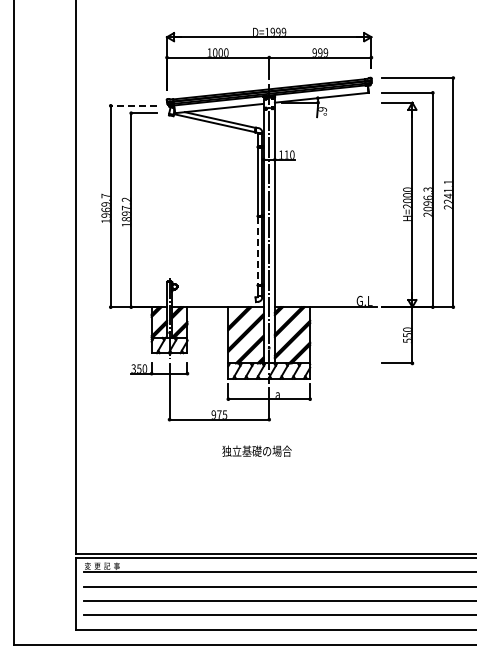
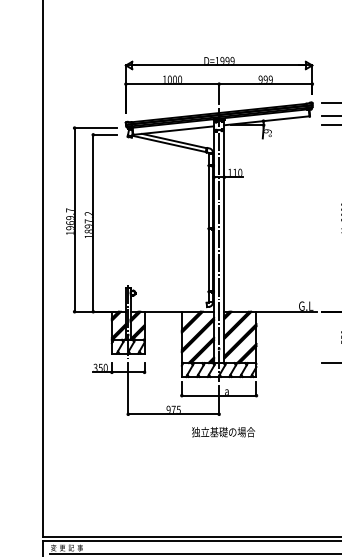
line: (133, 105) -> (95, 127), dashed -> solid
line: (257, 250) -> (208, 260), dashed -> solid
text: (256, 450) -> (223, 431), moved

